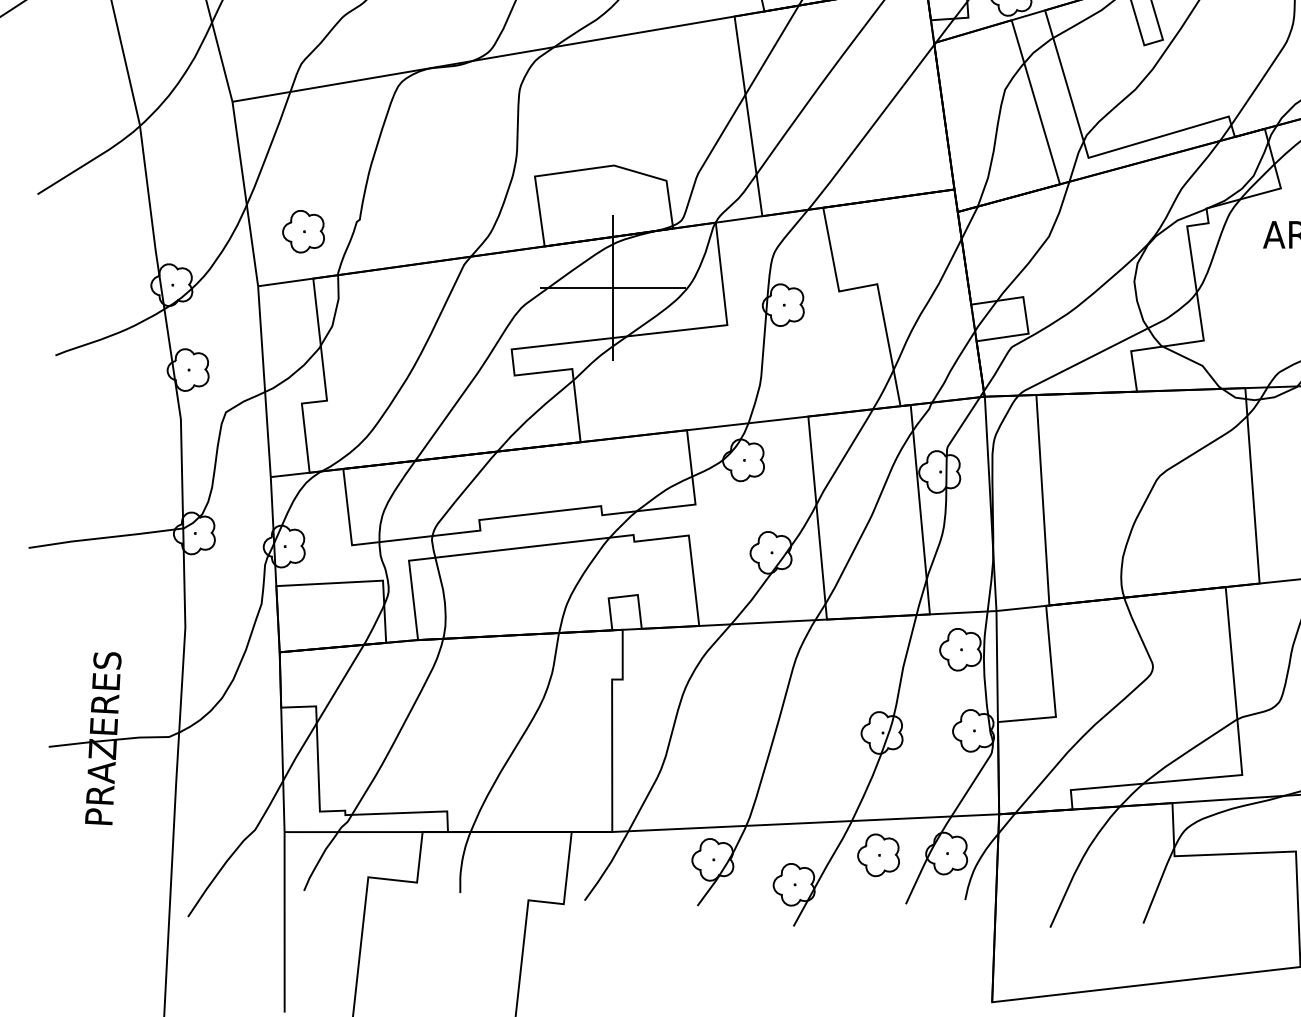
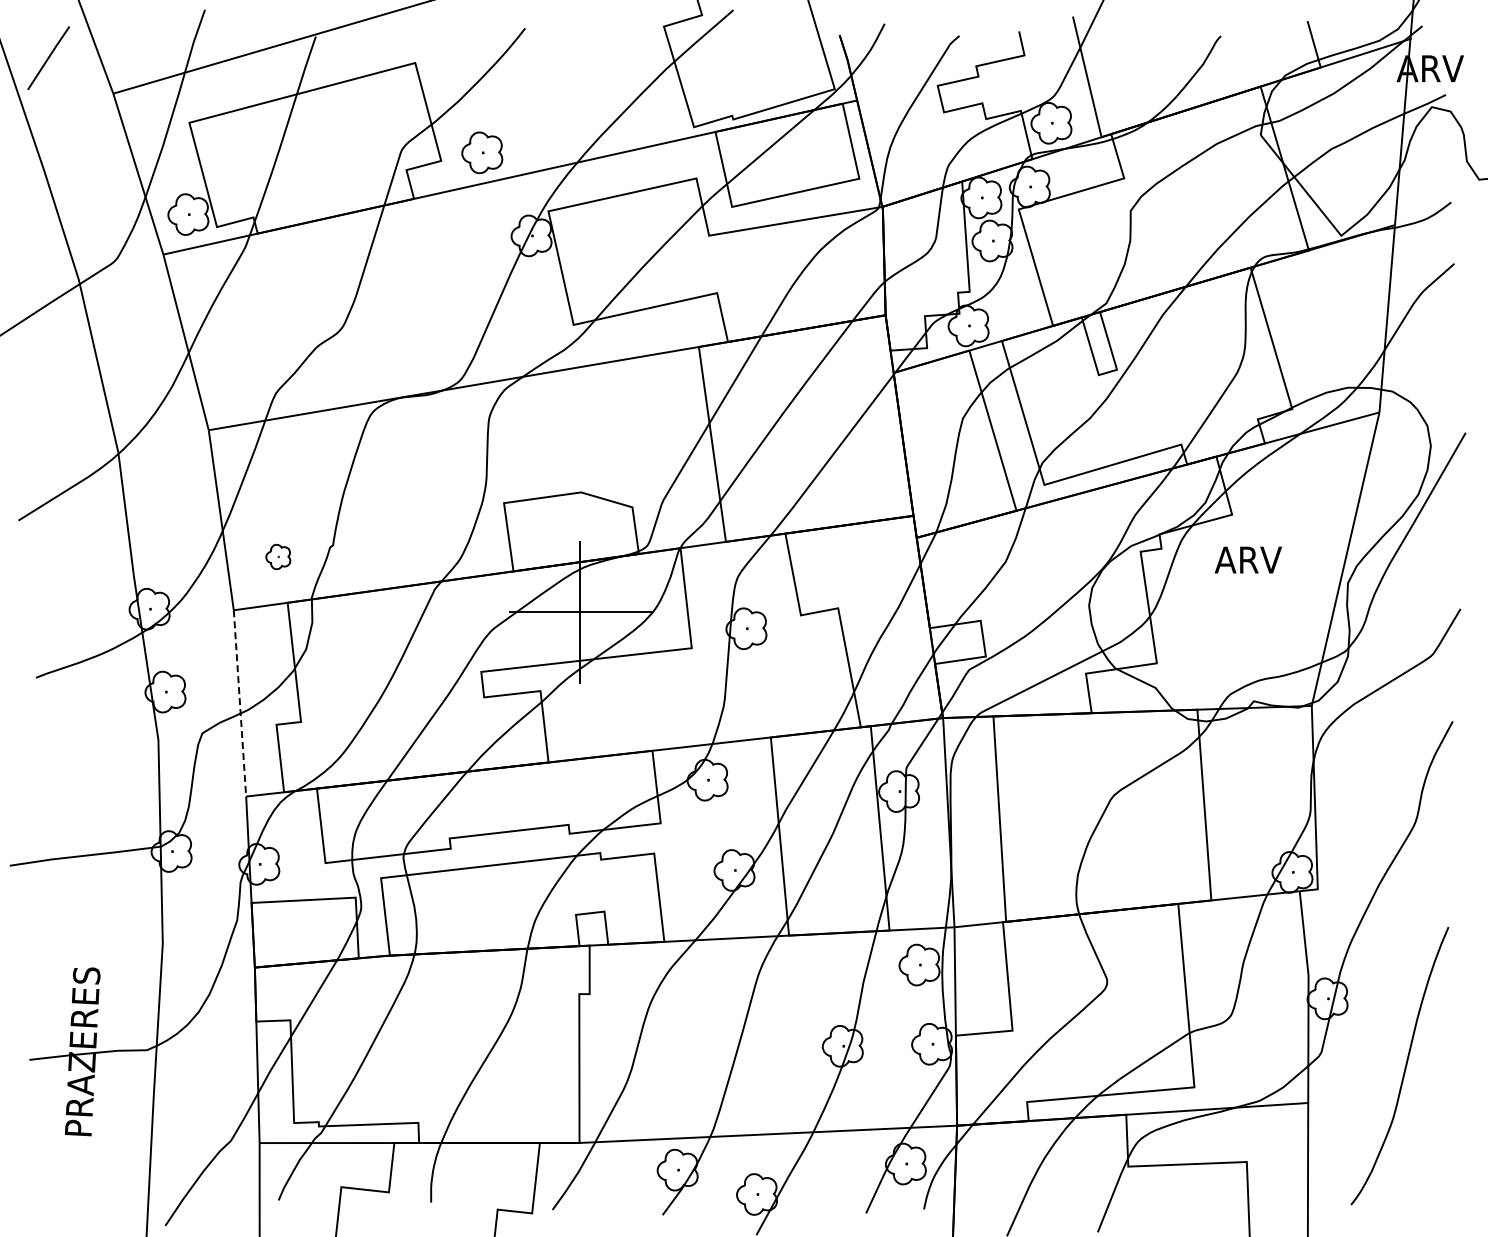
part: (303, 231) -> (278, 556), size x0.6
line: (264, 381) -> (240, 703), solid -> dashed
part: (878, 855) -> (839, 1165), removed

